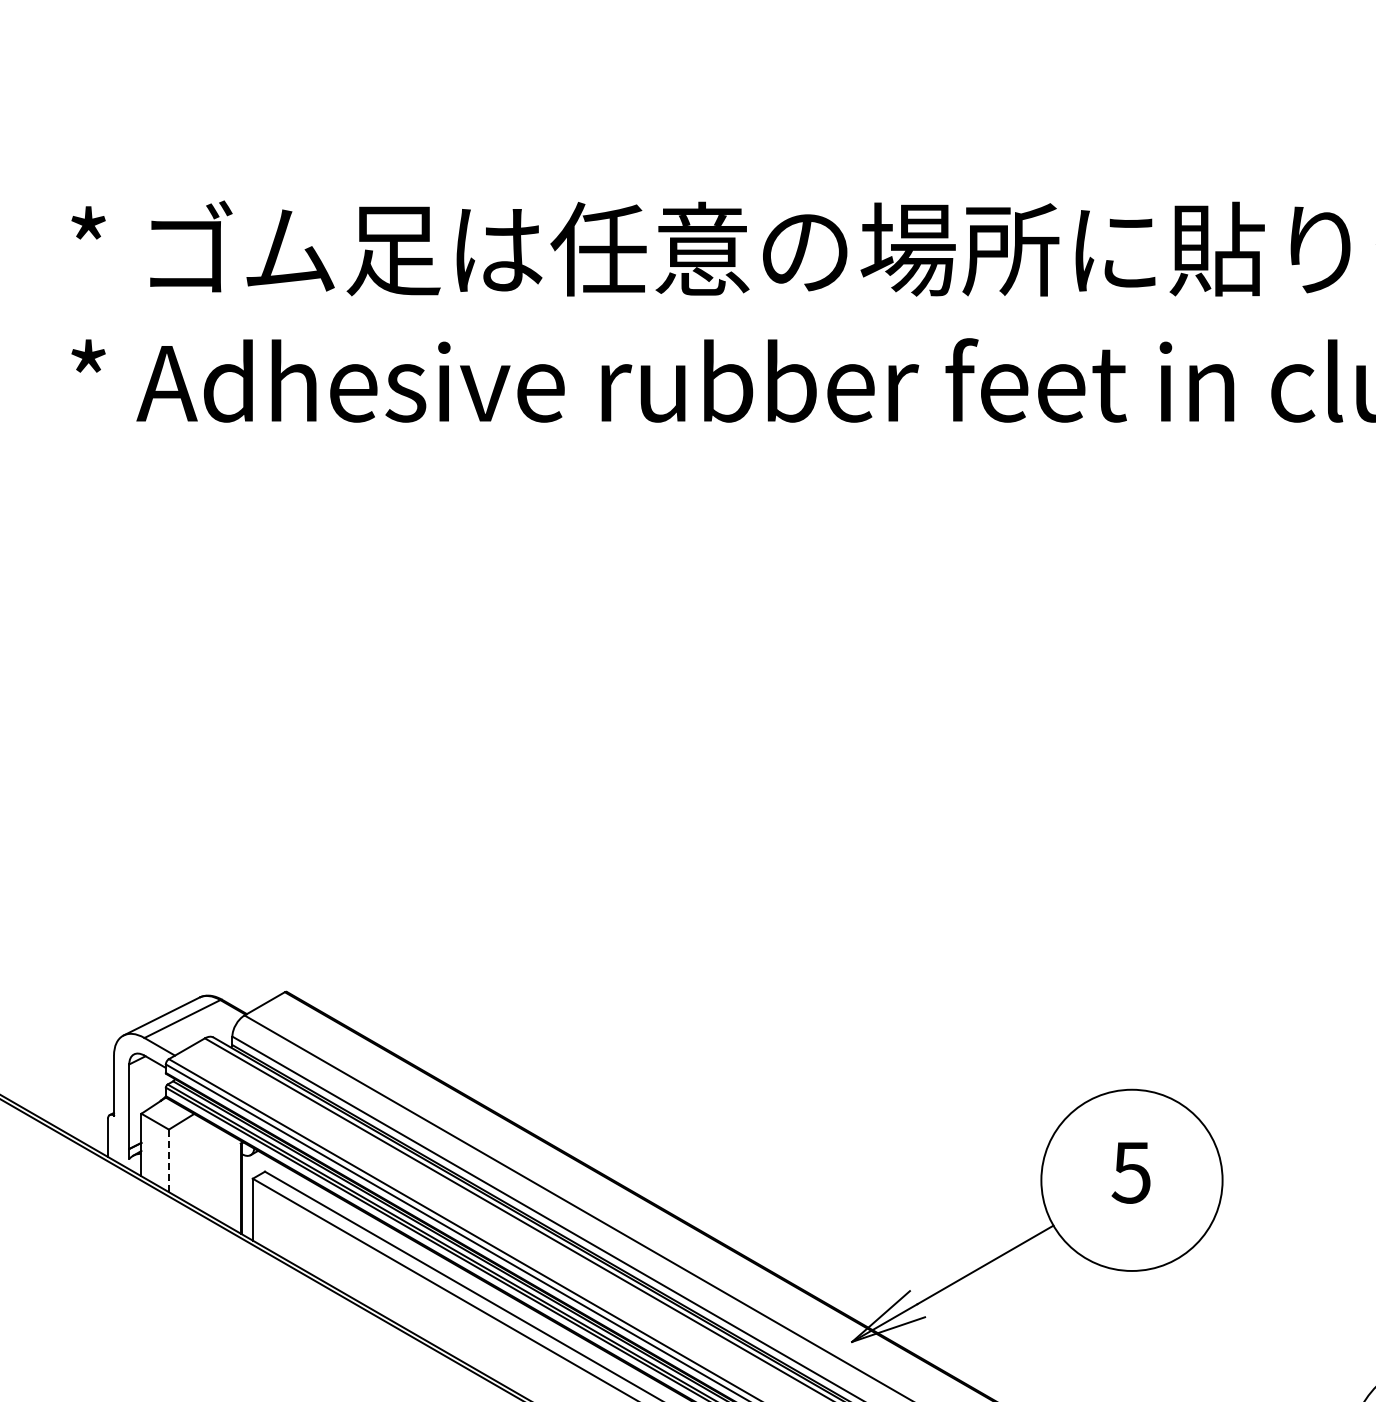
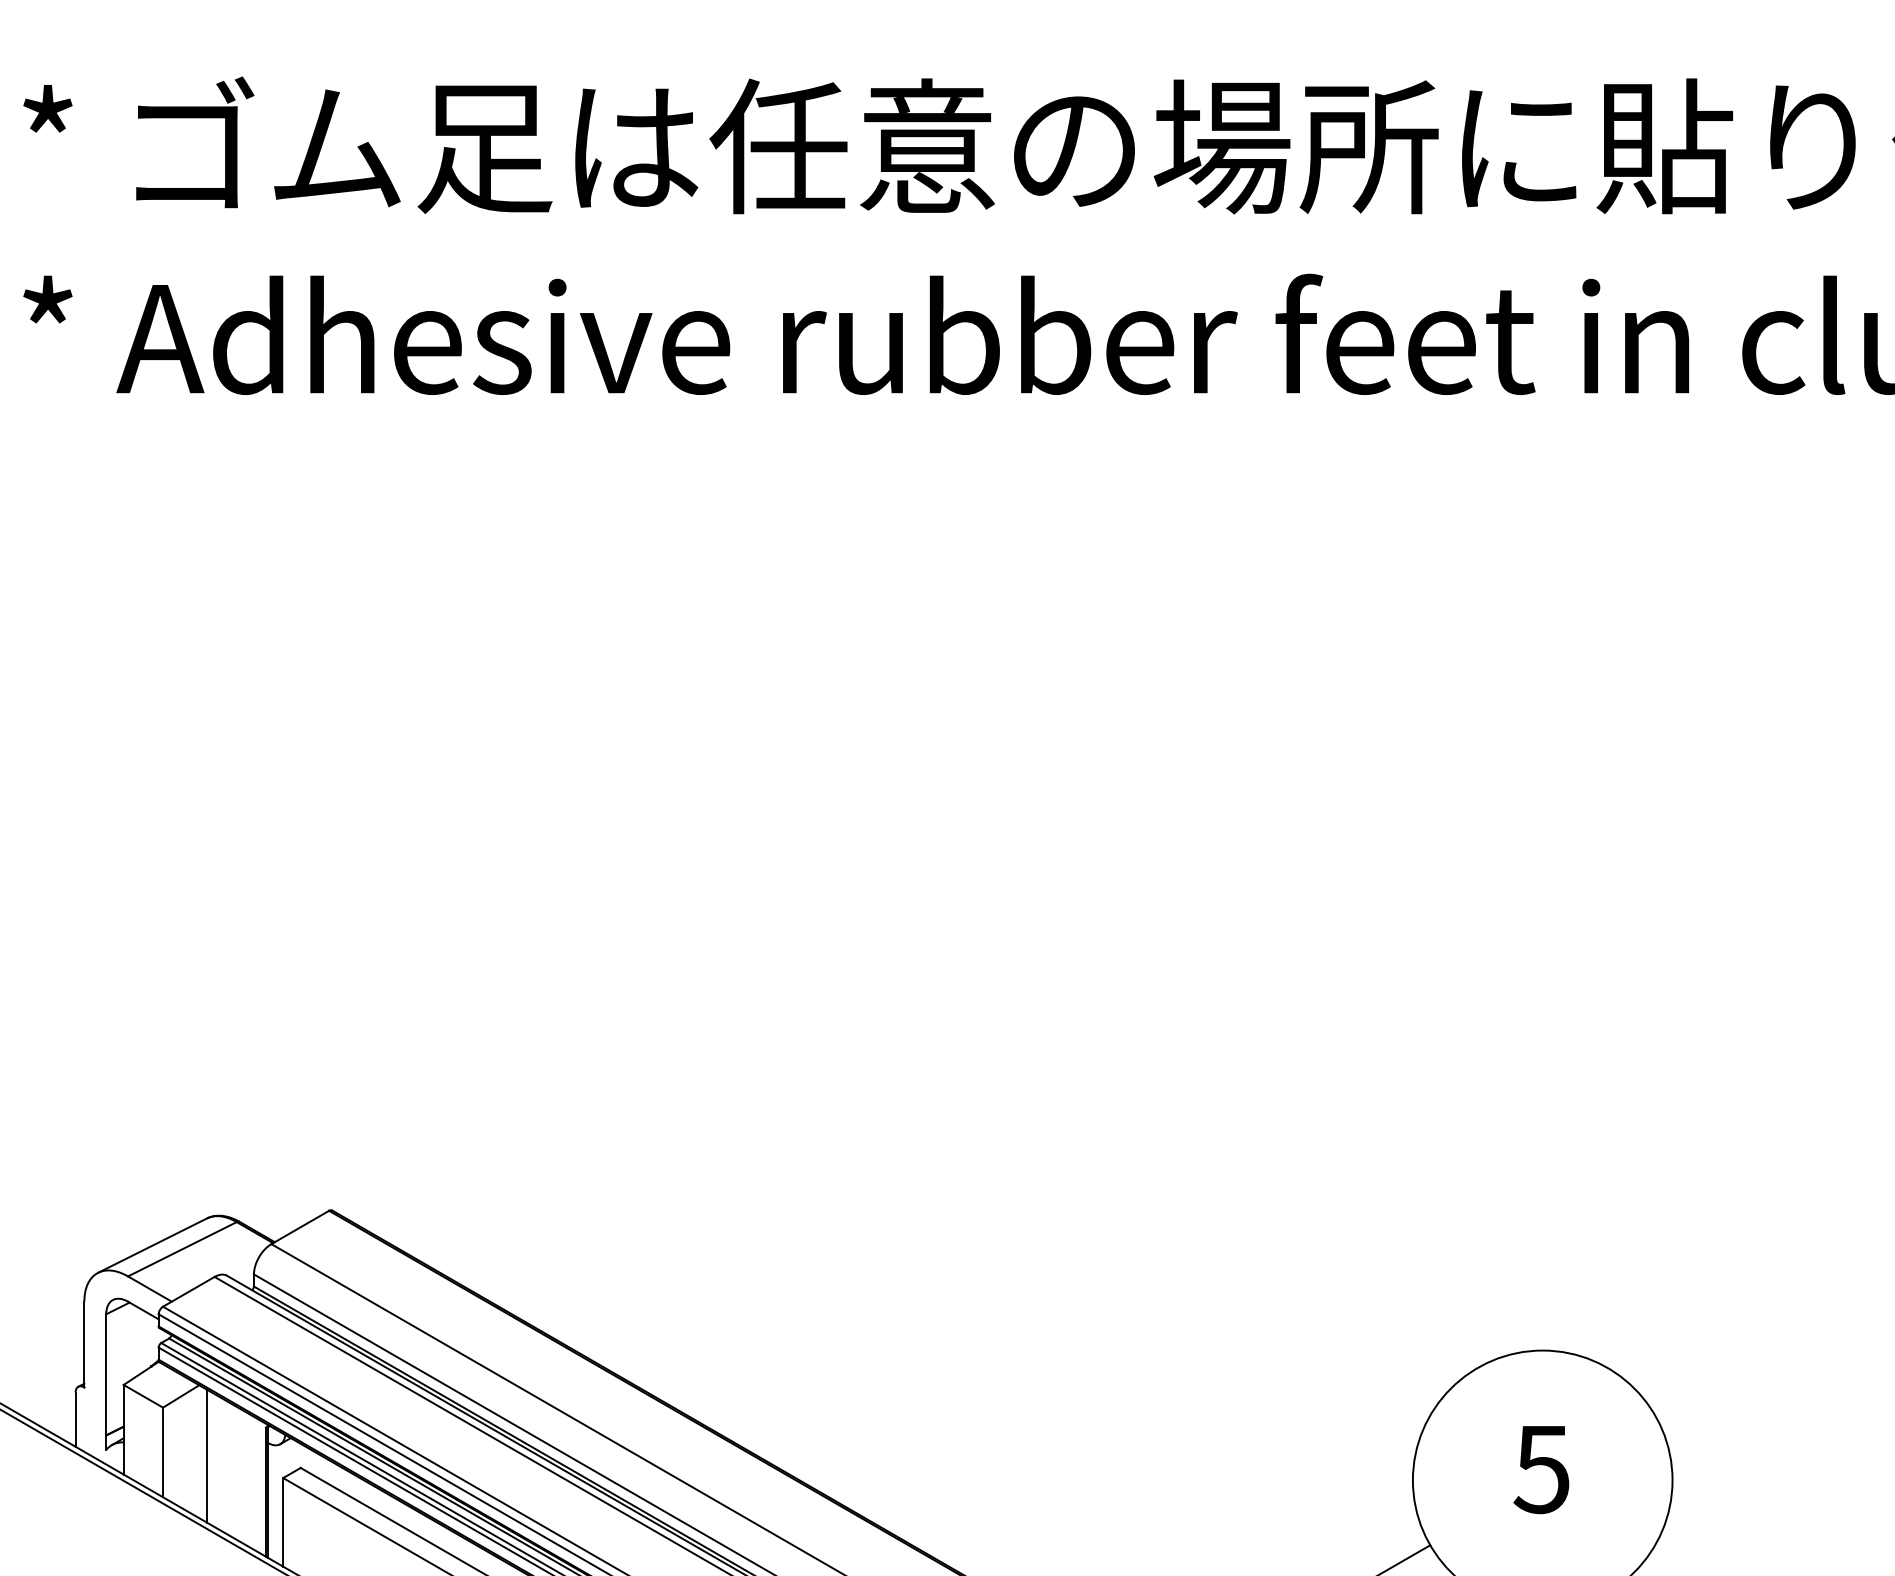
line: (168, 1160) -> (162, 1451), dashed -> solid
line: (199, 1162) -> (206, 1454), added

